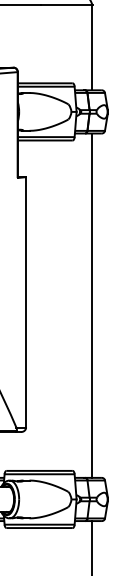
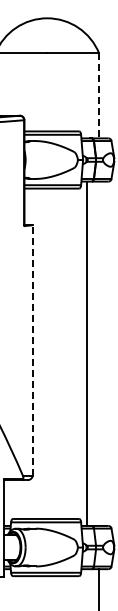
line: (92, 48) -> (98, 96), solid -> dashed
line: (26, 301) -> (32, 349), solid -> dashed
line: (92, 305) -> (86, 353), moved

